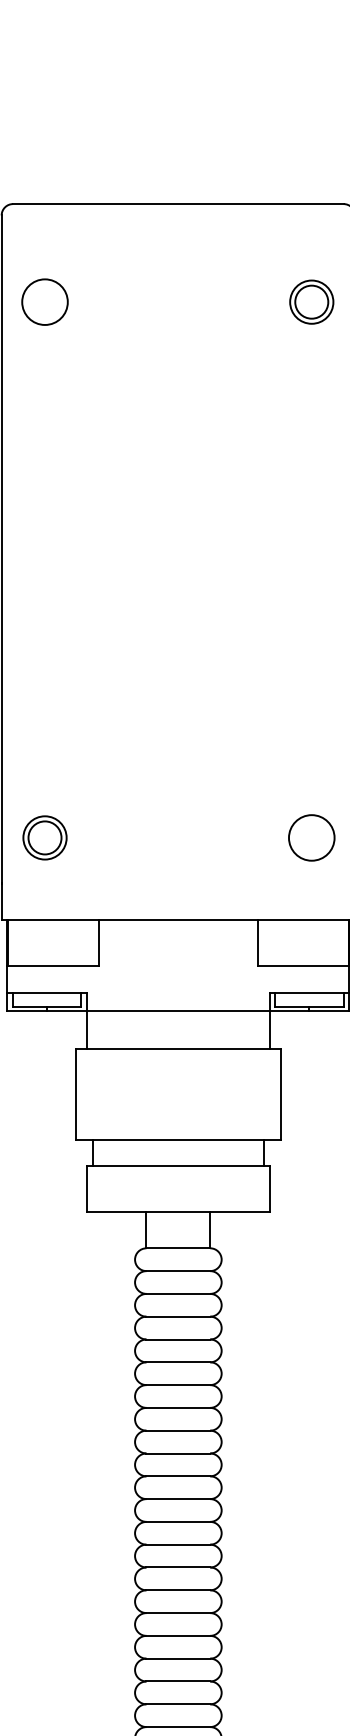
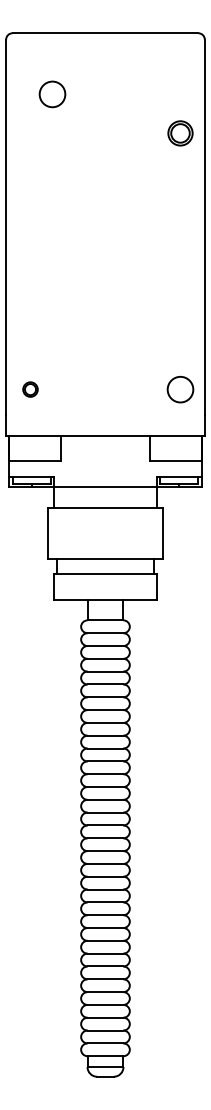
circle: (44, 302) -> (52, 94), moved
part: (311, 302) -> (180, 133), moved
part: (44, 837) -> (30, 389), size x0.6

